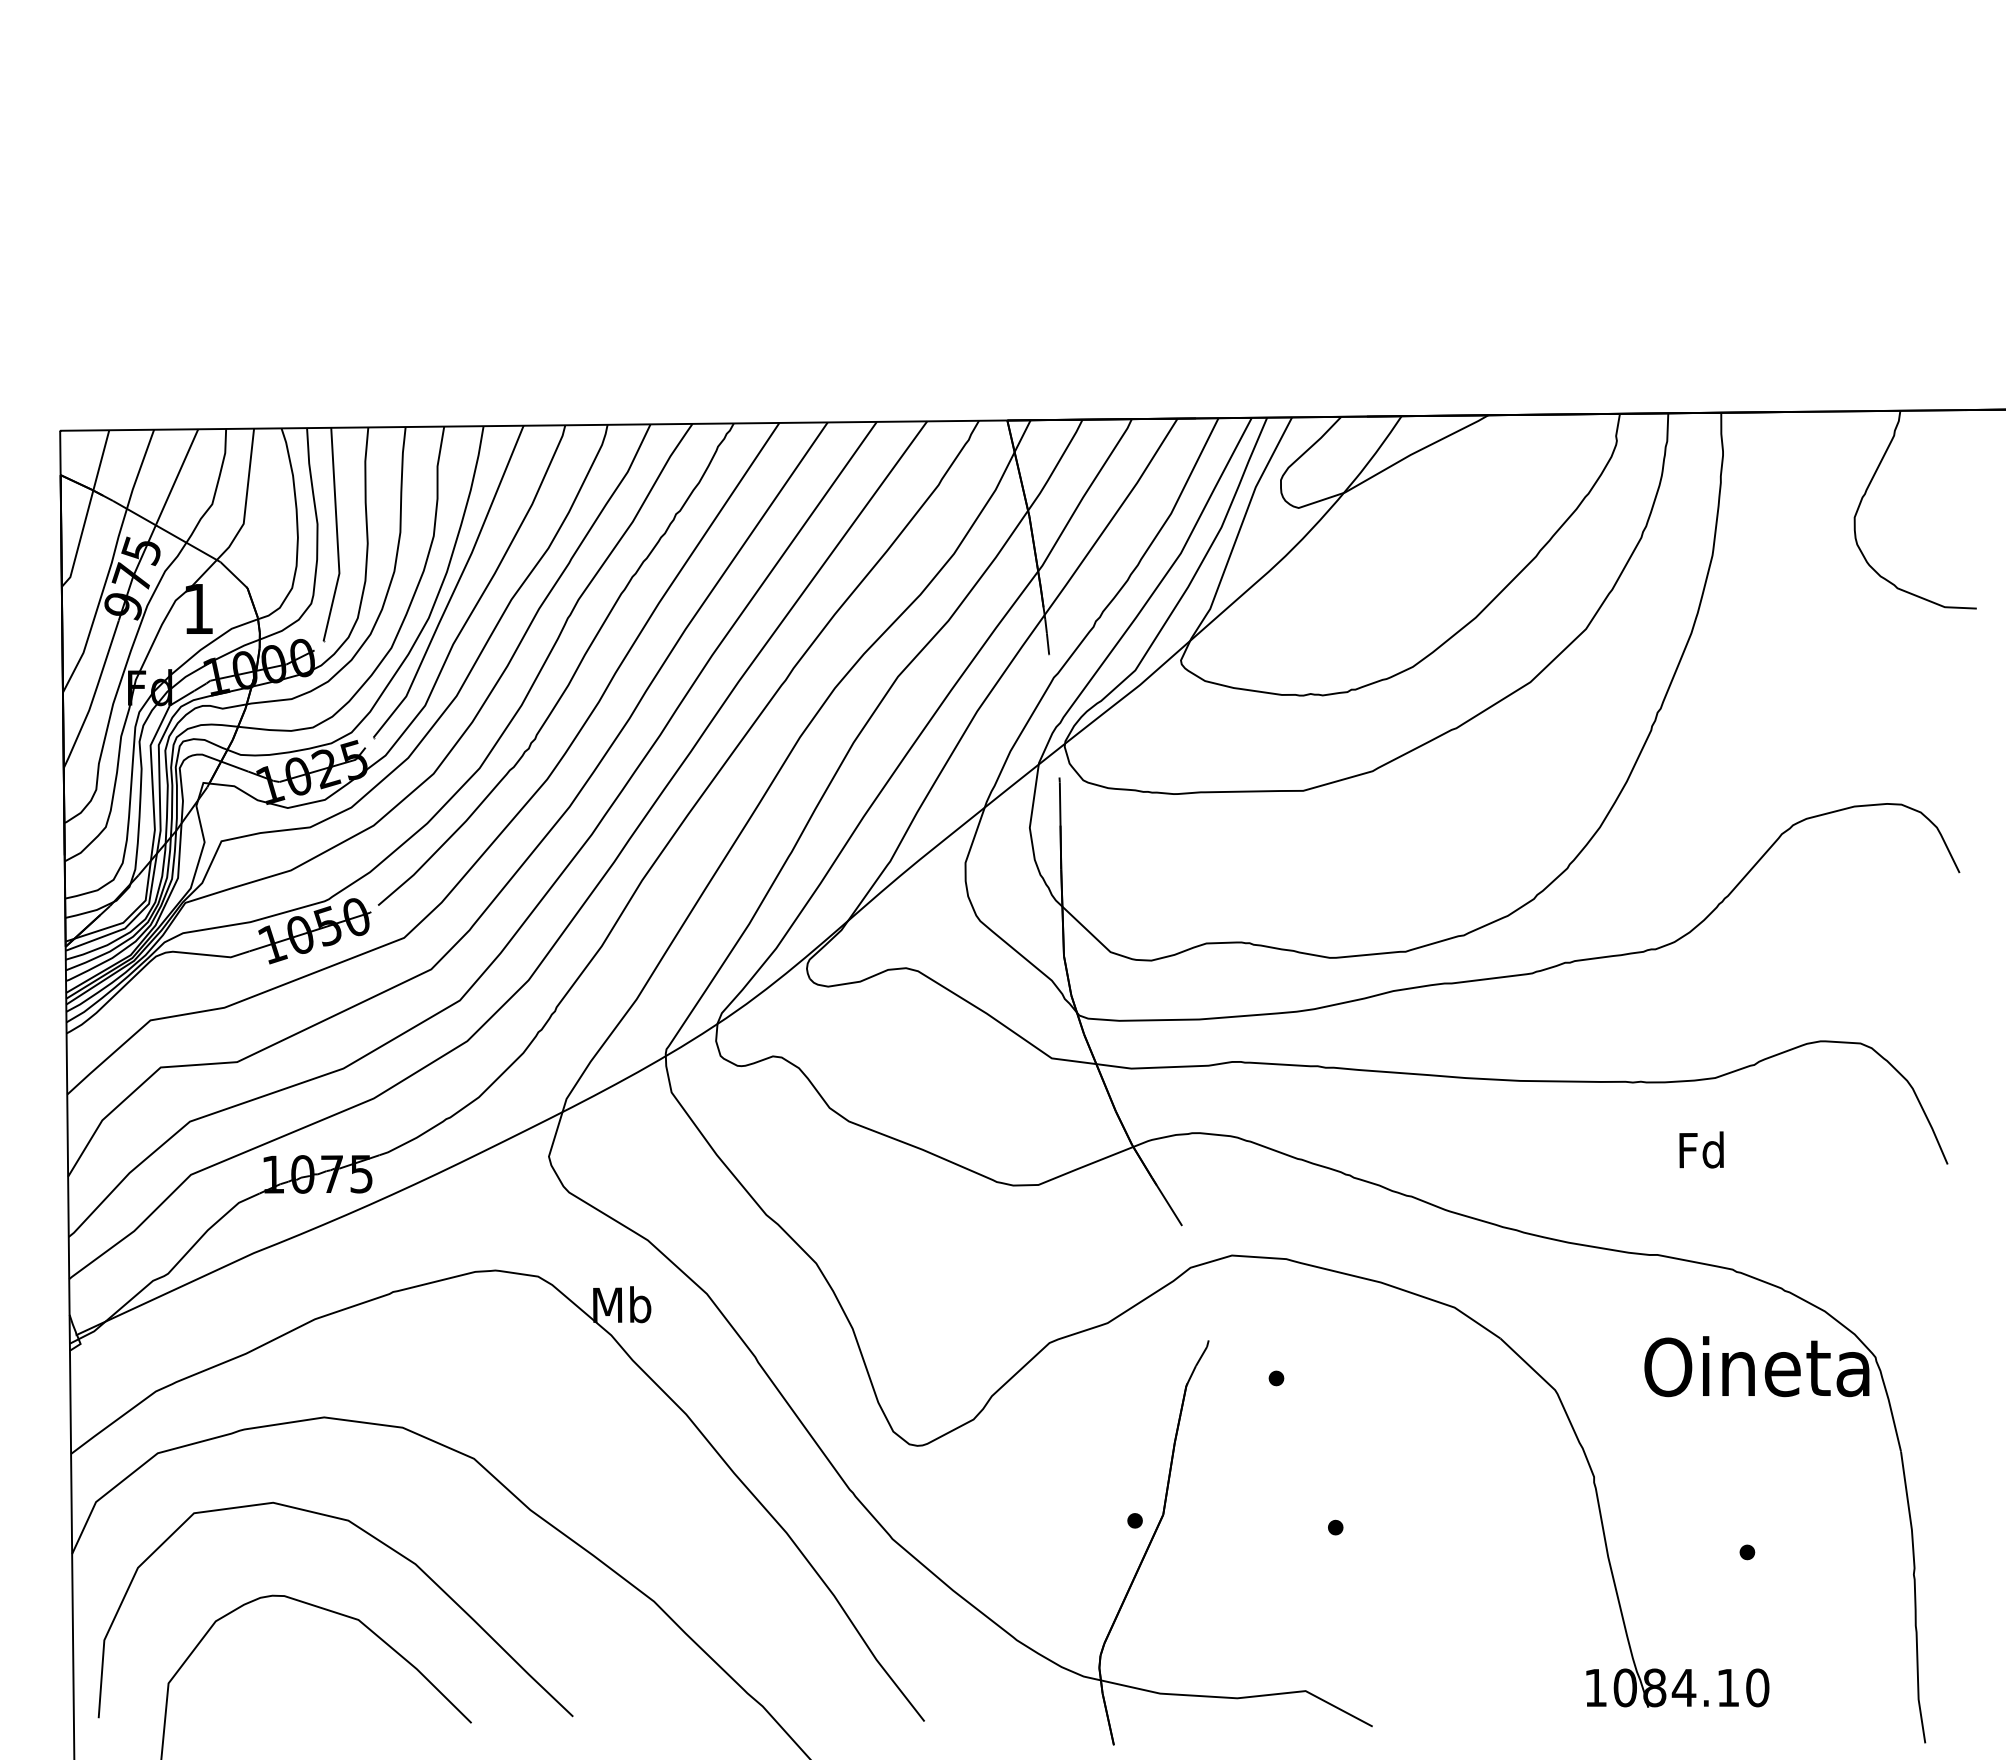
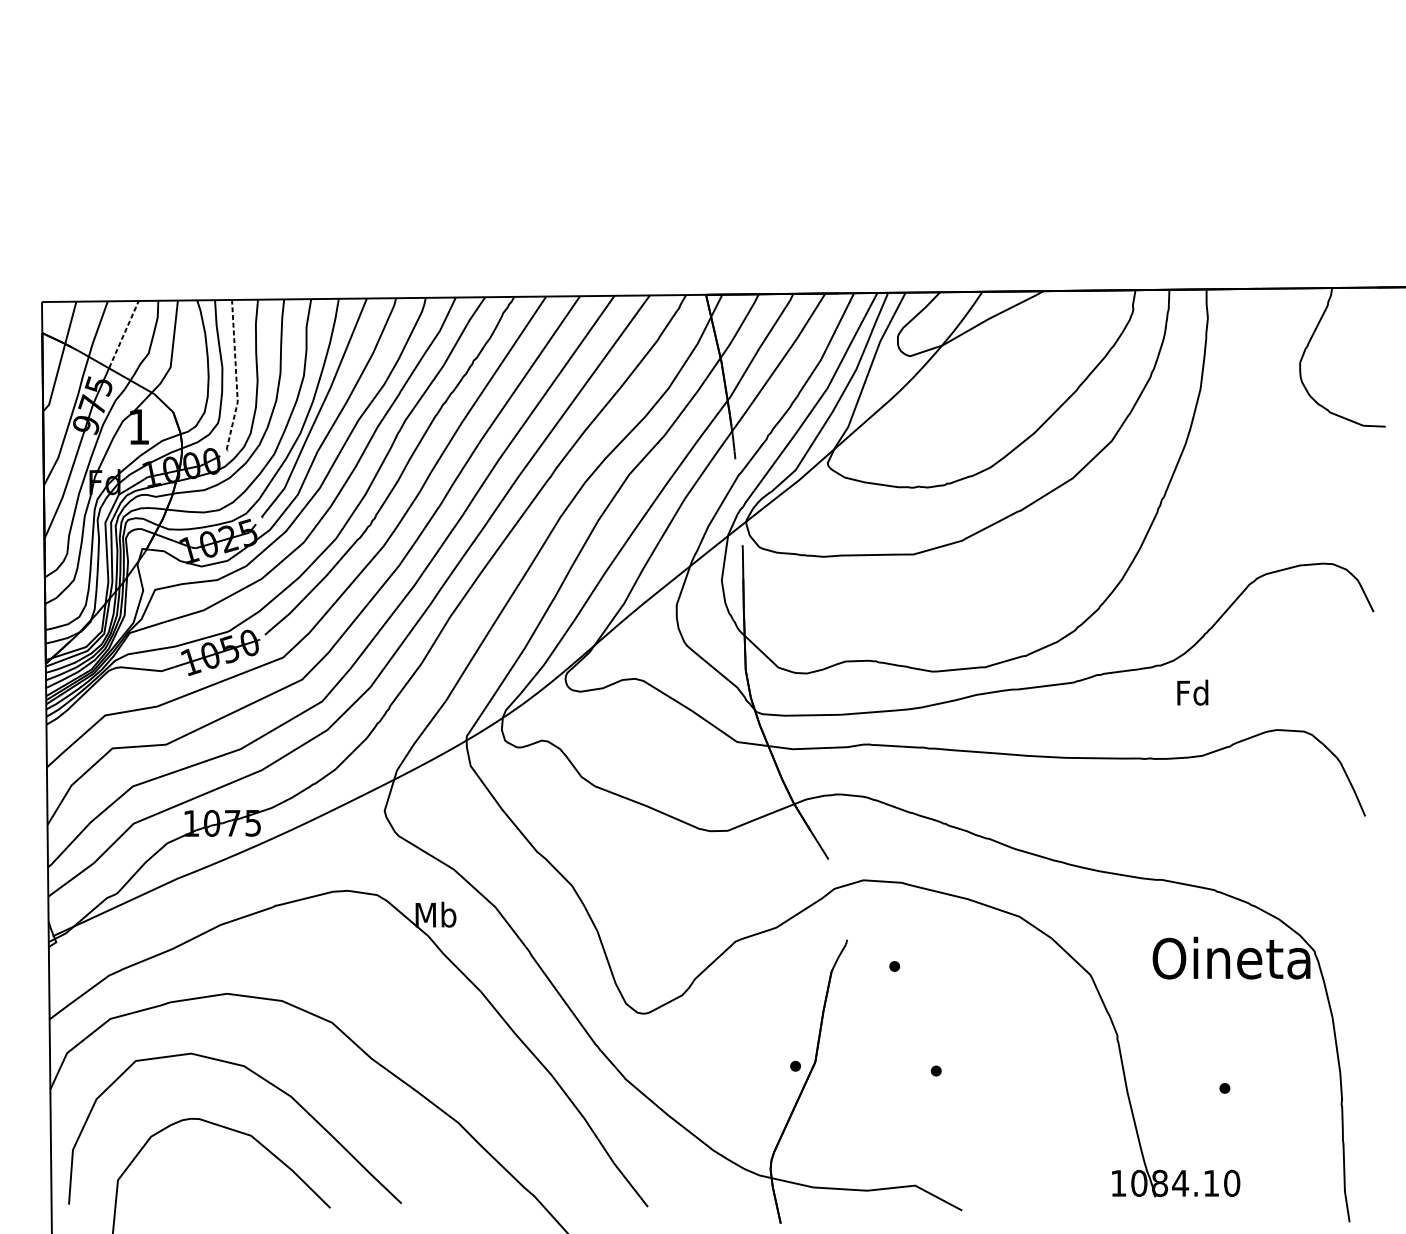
line: (177, 476) -> (124, 334), solid -> dashed
line: (337, 535) -> (236, 375), solid -> dashed
text: (1701, 1149) -> (1192, 692), moved

